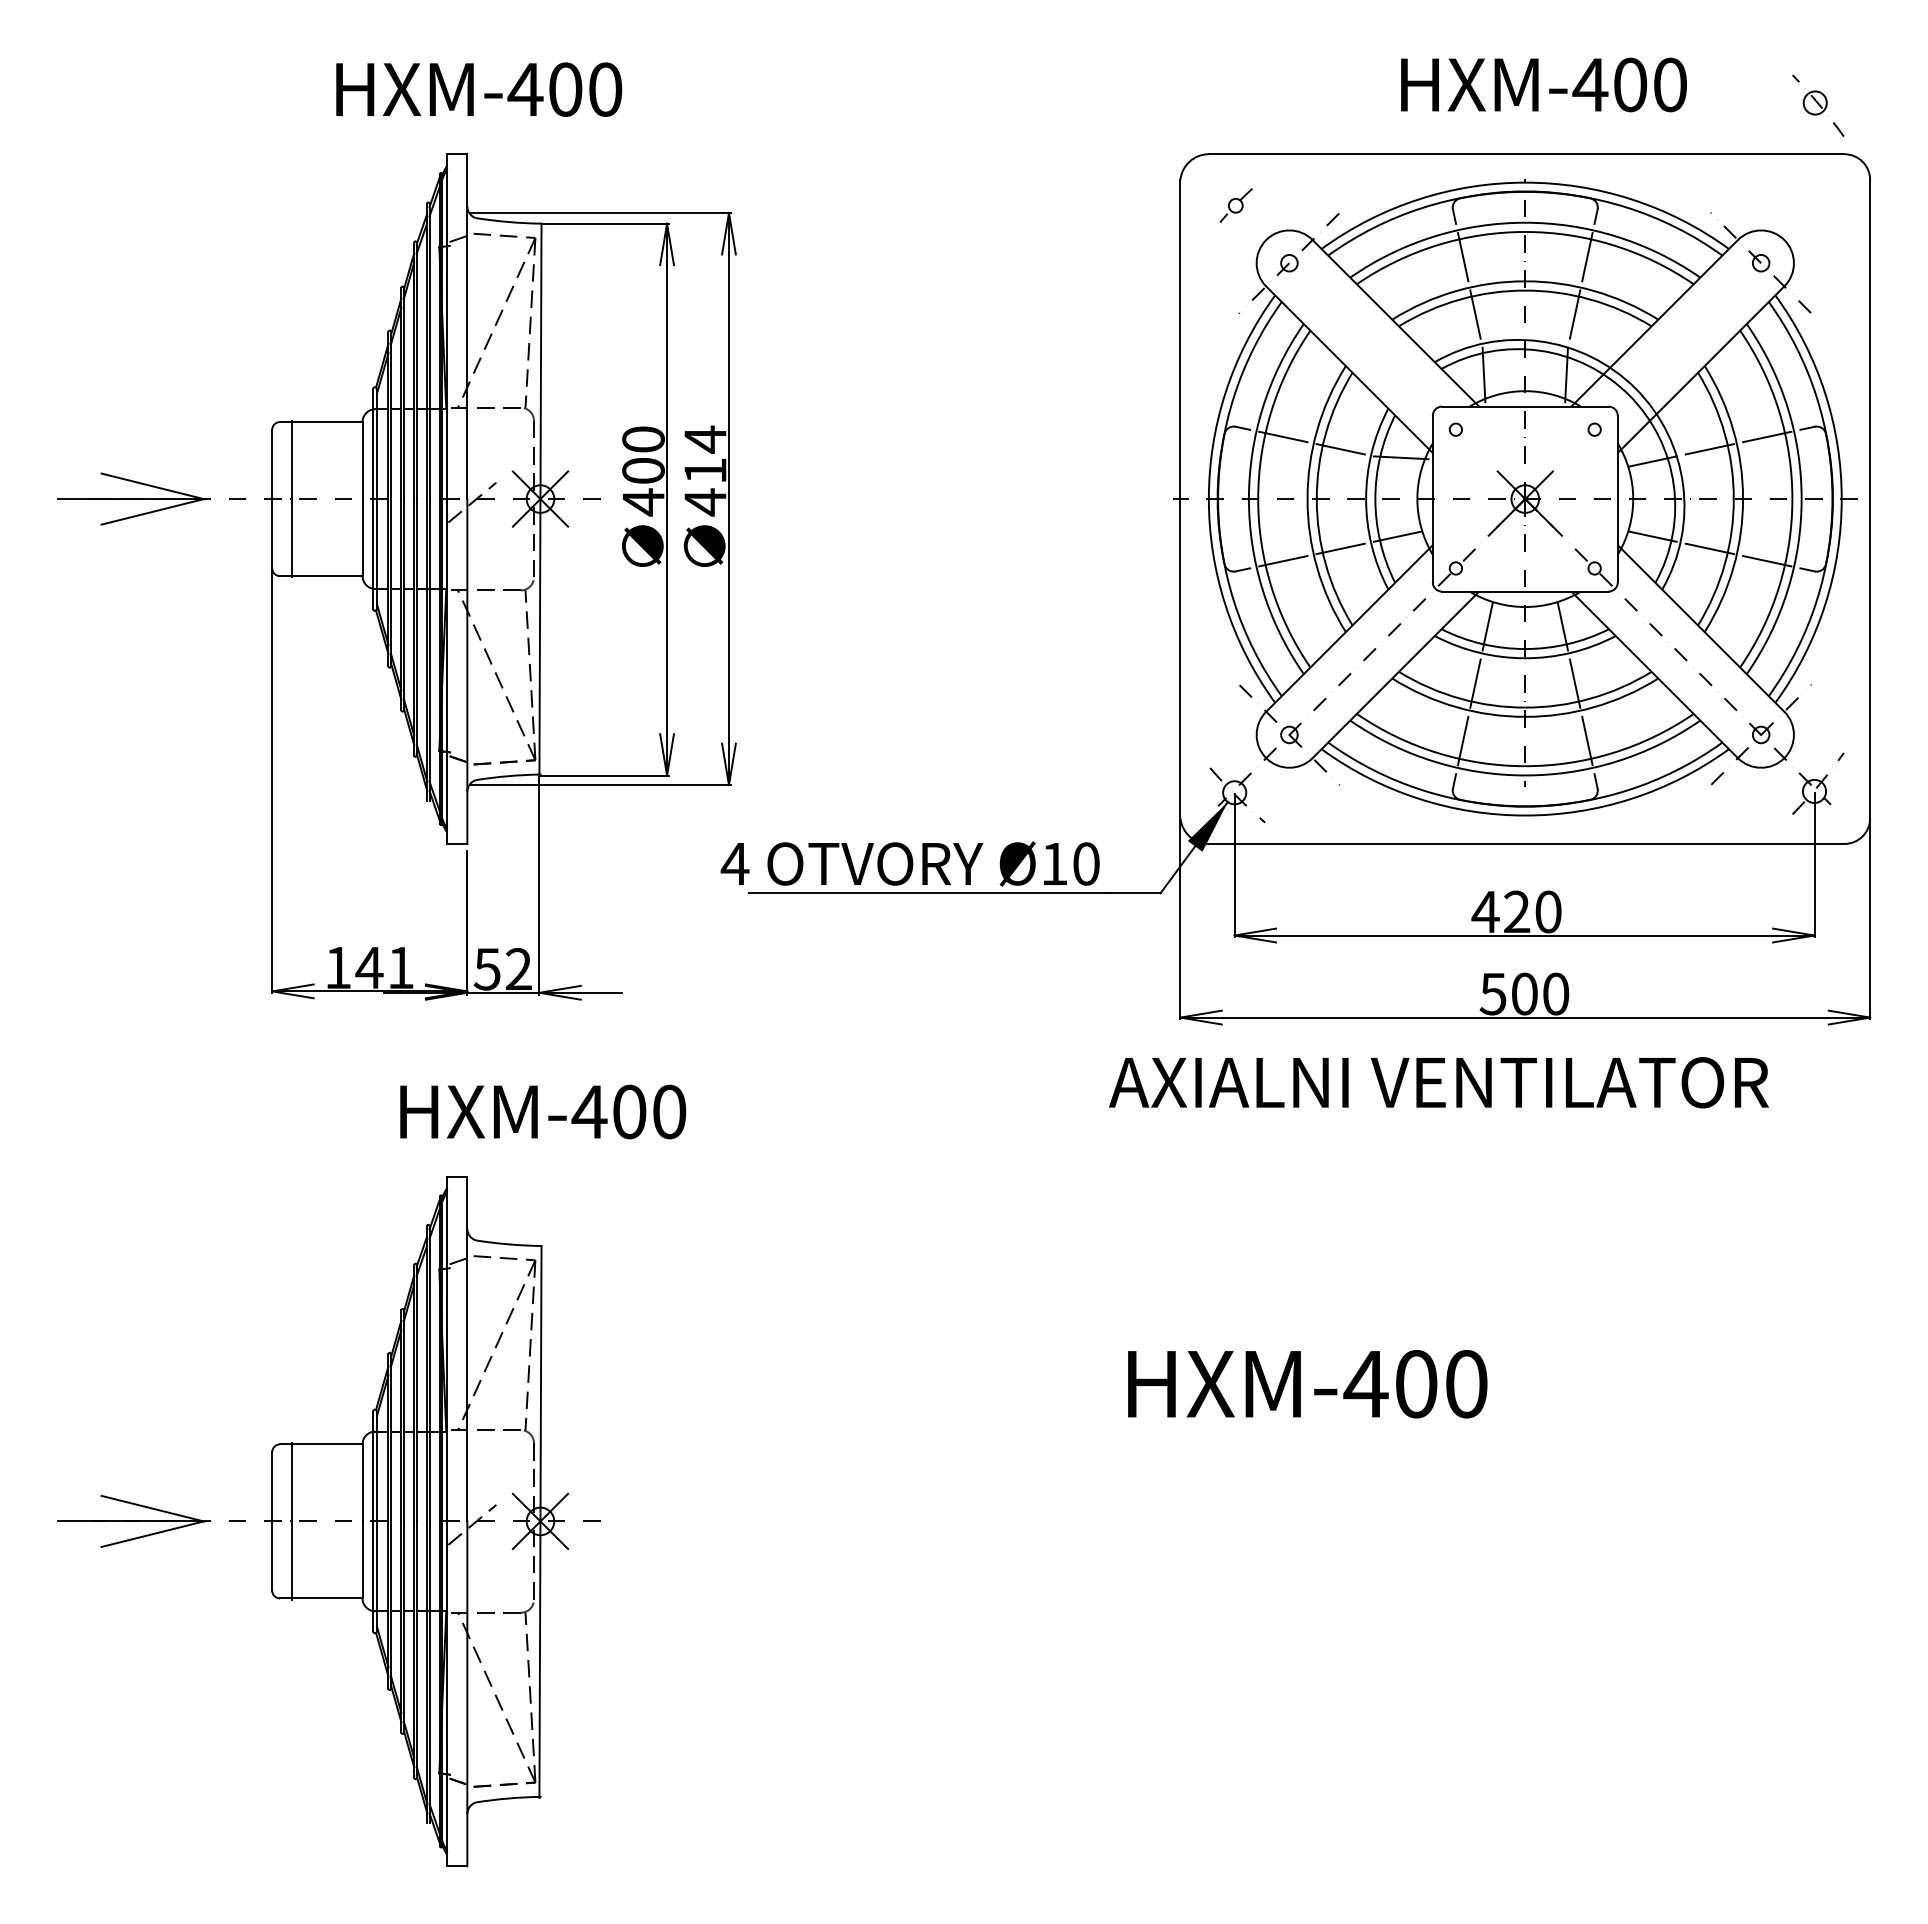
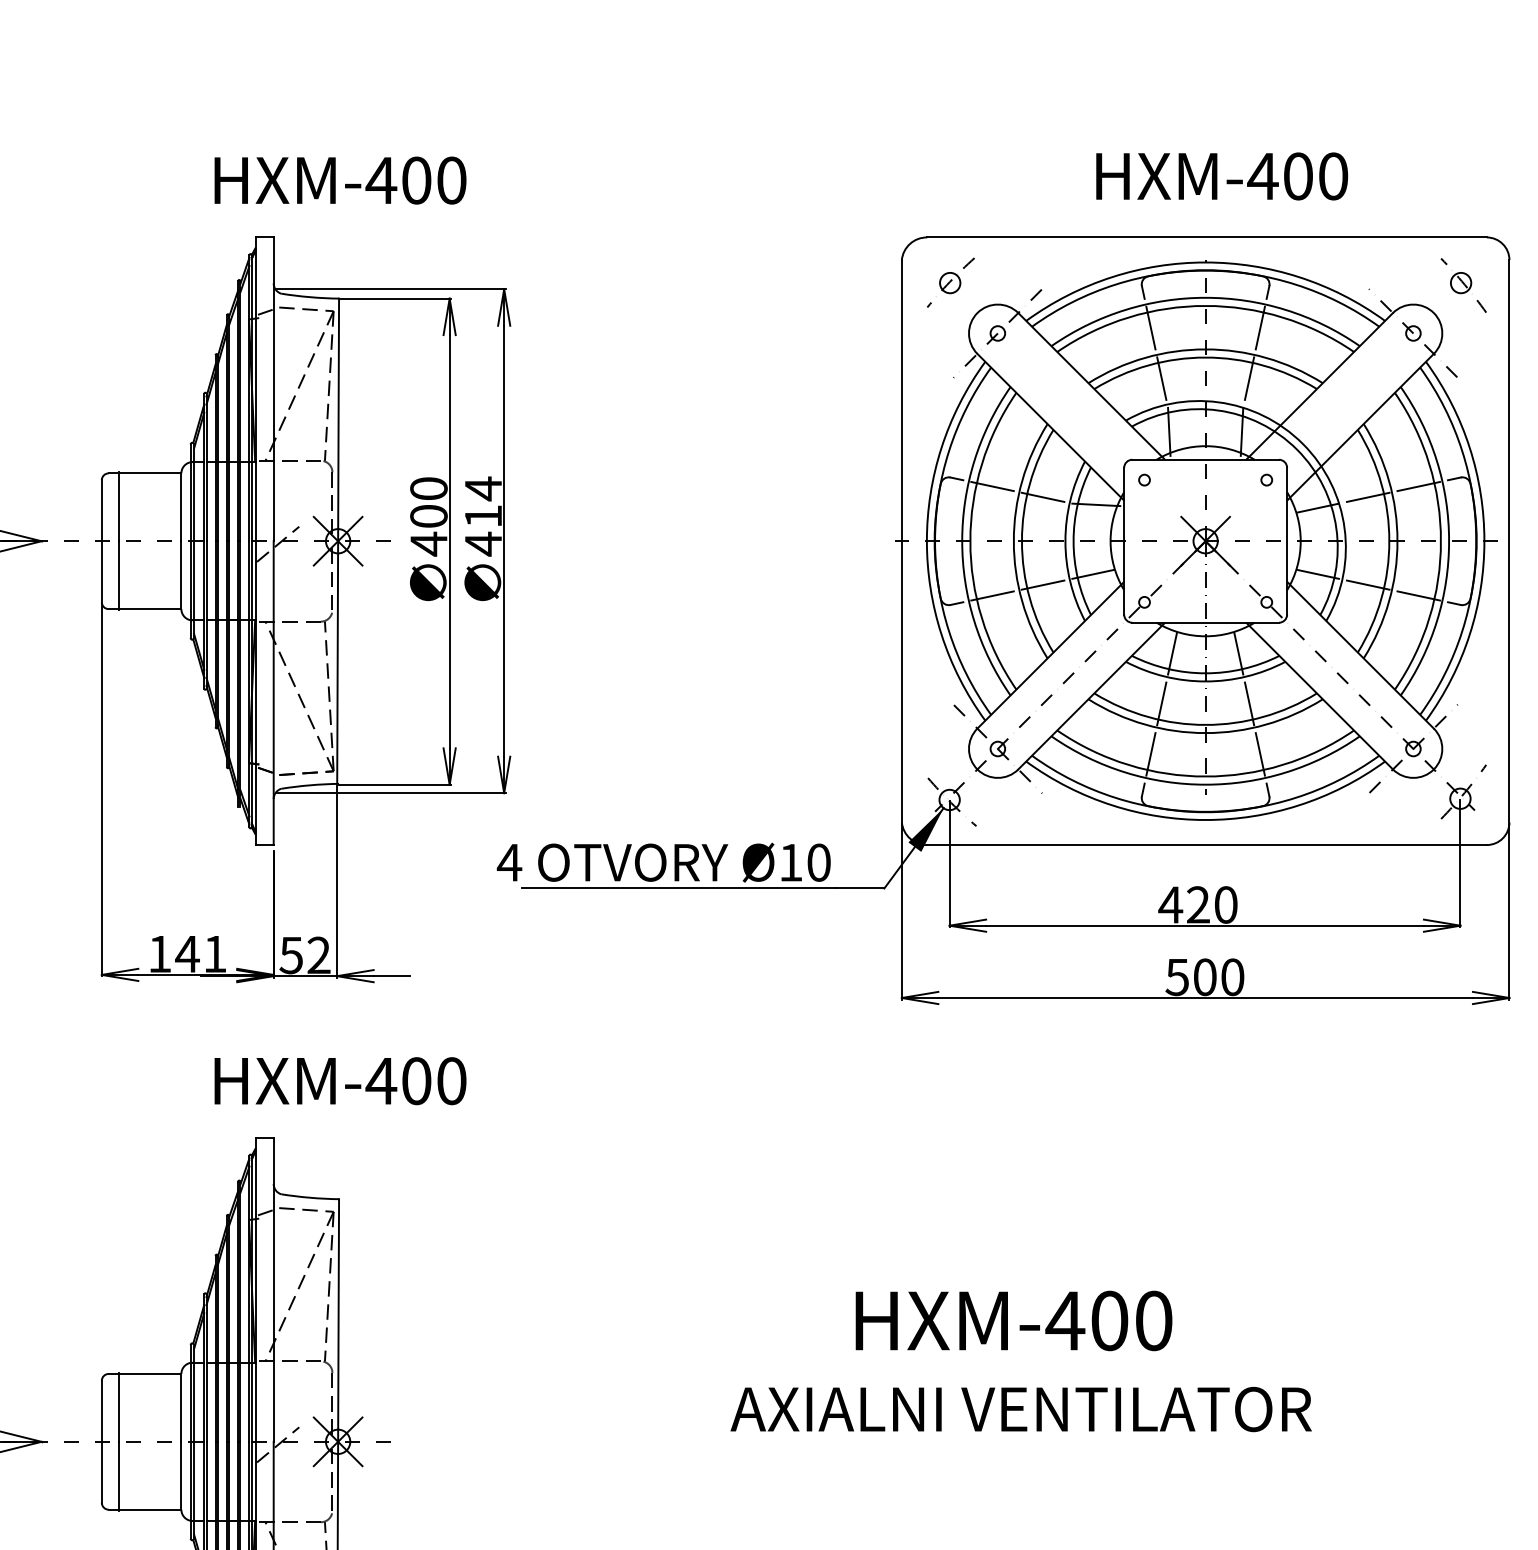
text: (479, 89) -> (340, 180), moved
part: (1818, 105) -> (1463, 285), moved
part: (1236, 205) -> (951, 282), size x1.67
text: (1438, 1082) -> (1020, 1409), moved

